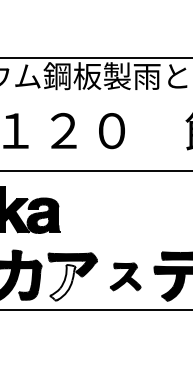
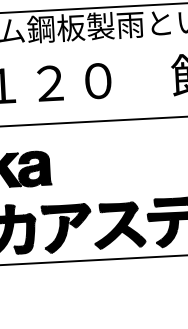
part: (125, 276) -> (119, 225), size x1.67
fill: (62, 282) -> (56, 234), added

